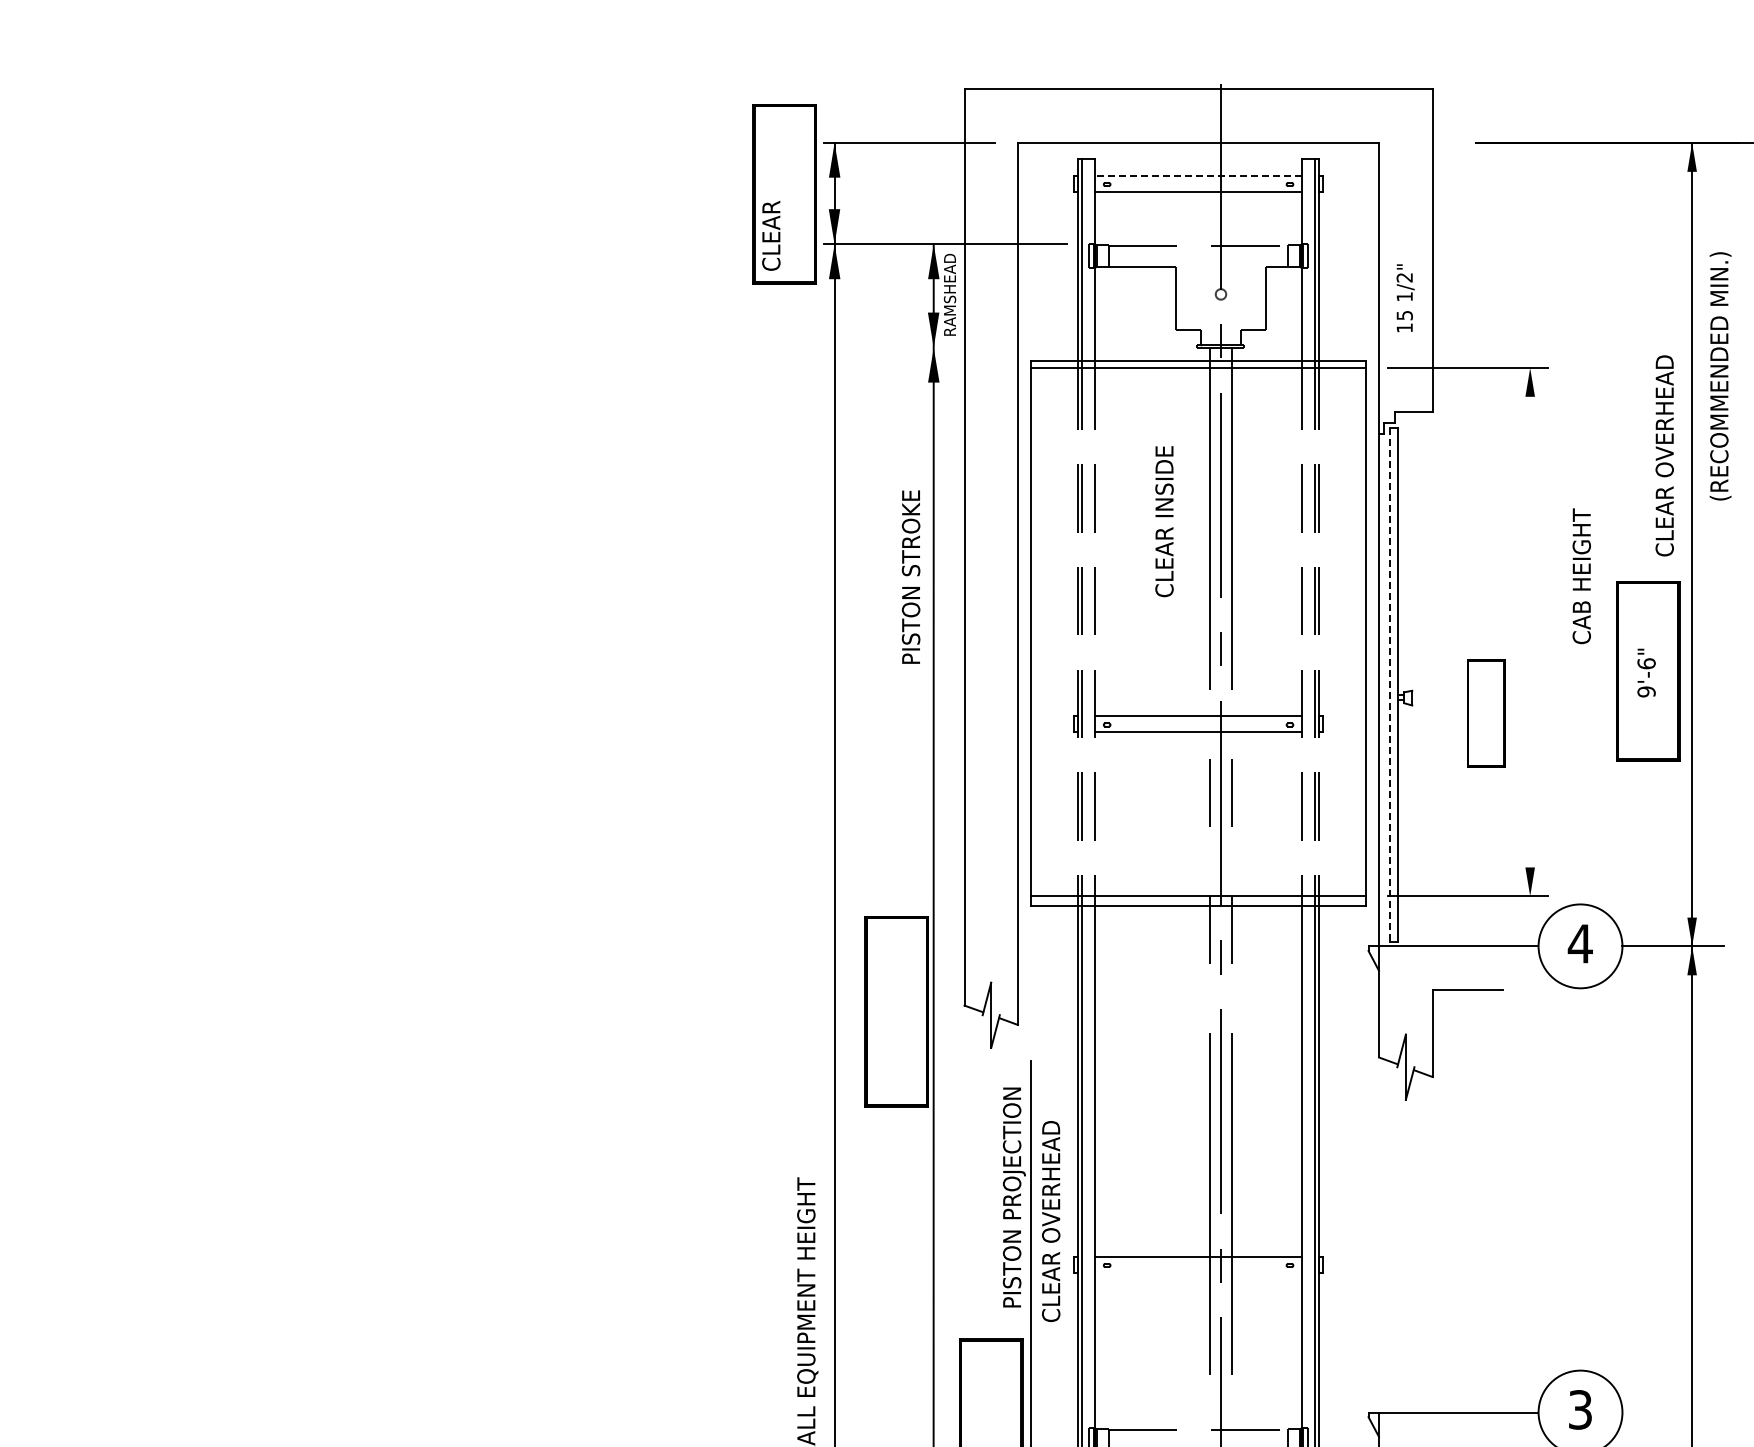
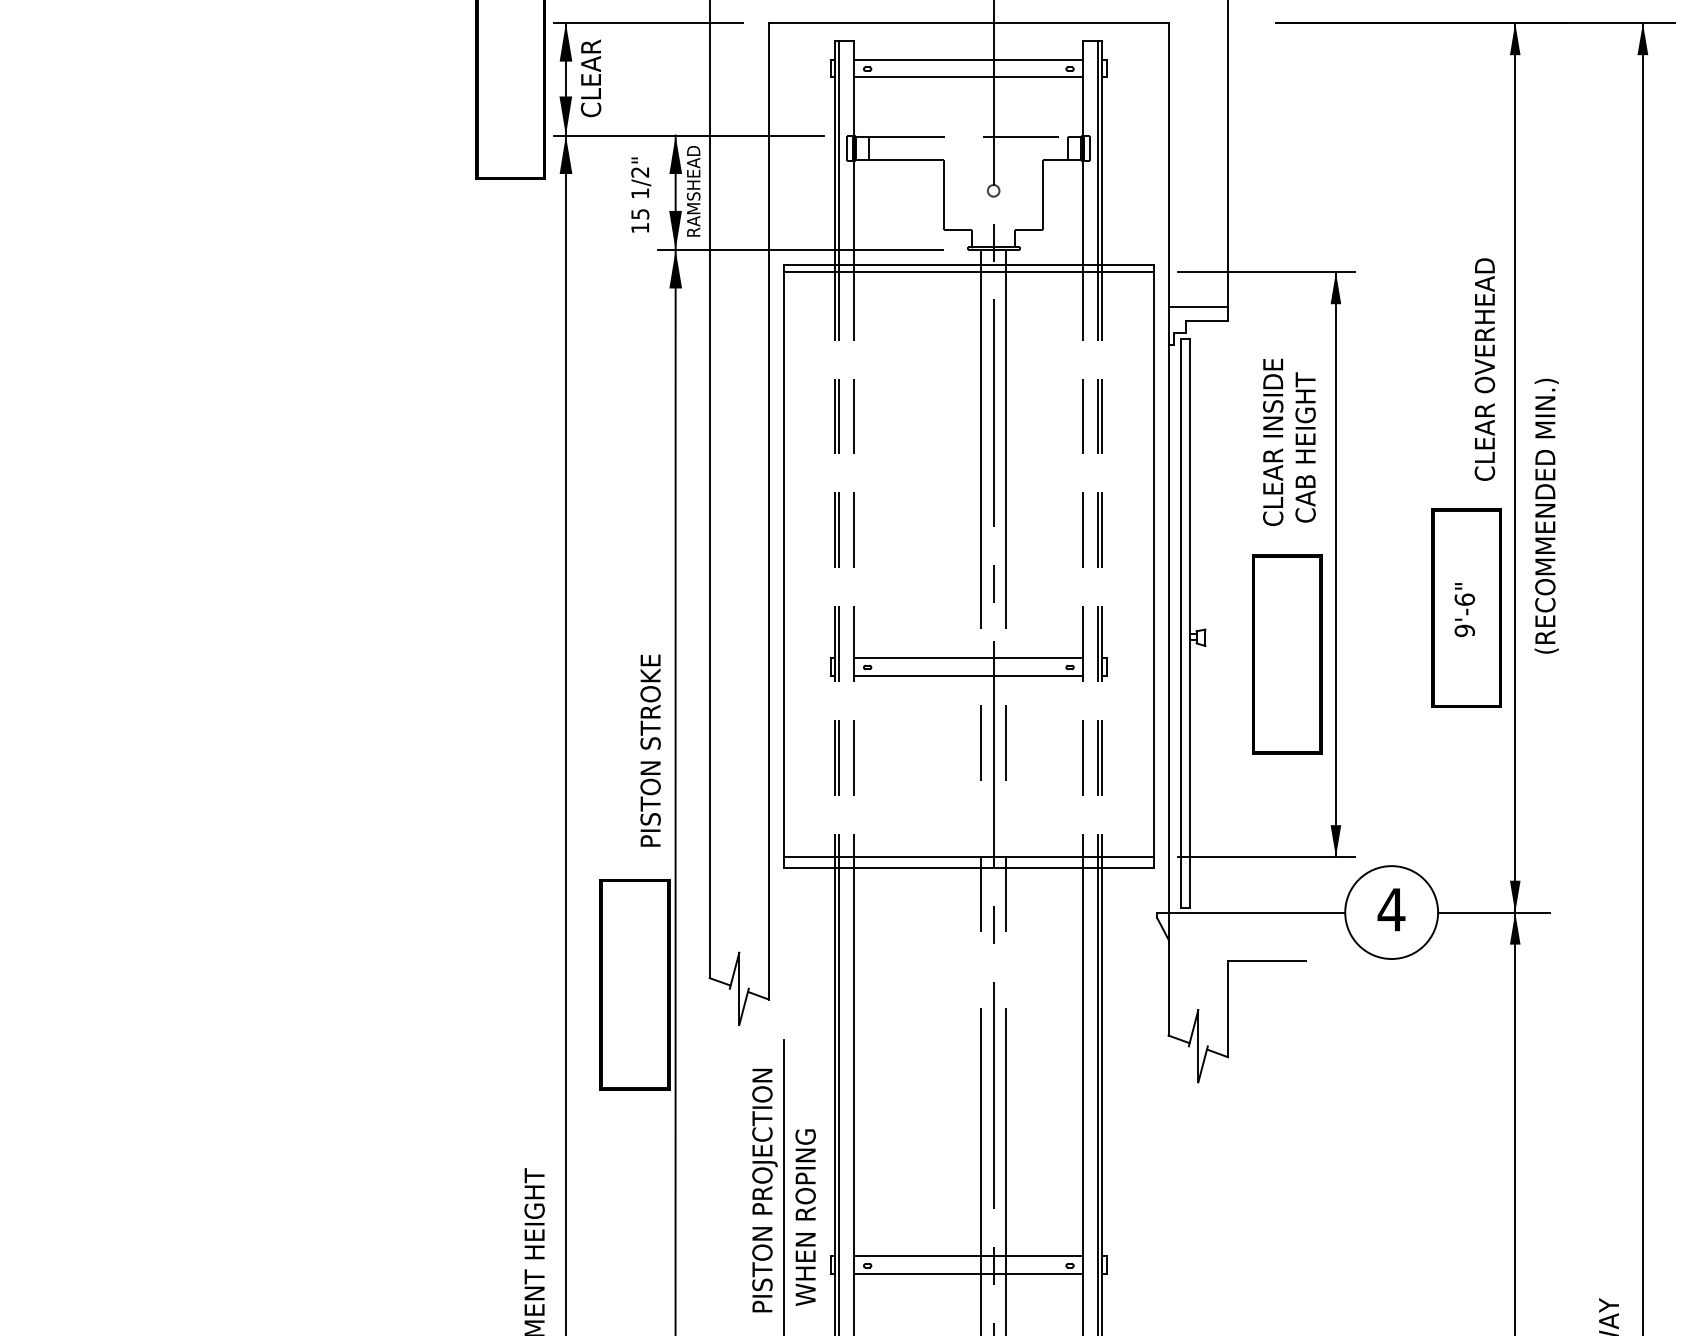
line: (1197, 175) -> (967, 59), dashed -> solid
text: (771, 235) -> (591, 78), moved
text: (1405, 298) -> (641, 195), moved
line: (1046, 347) -> (800, 249), added
text: (1720, 376) -> (1546, 516), moved
line: (1405, 399) -> (1197, 307), added
text: (1164, 521) -> (1273, 442), moved
text: (910, 576) -> (649, 749), moved
text: (1581, 576) -> (1305, 447), moved
line: (1530, 632) -> (1336, 565), added
line: (1389, 685) -> (1180, 623), dashed -> solid
part: (1486, 713) -> (1287, 654), size x1.67
text: (1051, 1221) -> (806, 1217), CLEAR OVERHEAD -> WHEN ROPING
line: (1198, 1272) -> (968, 1273), added

